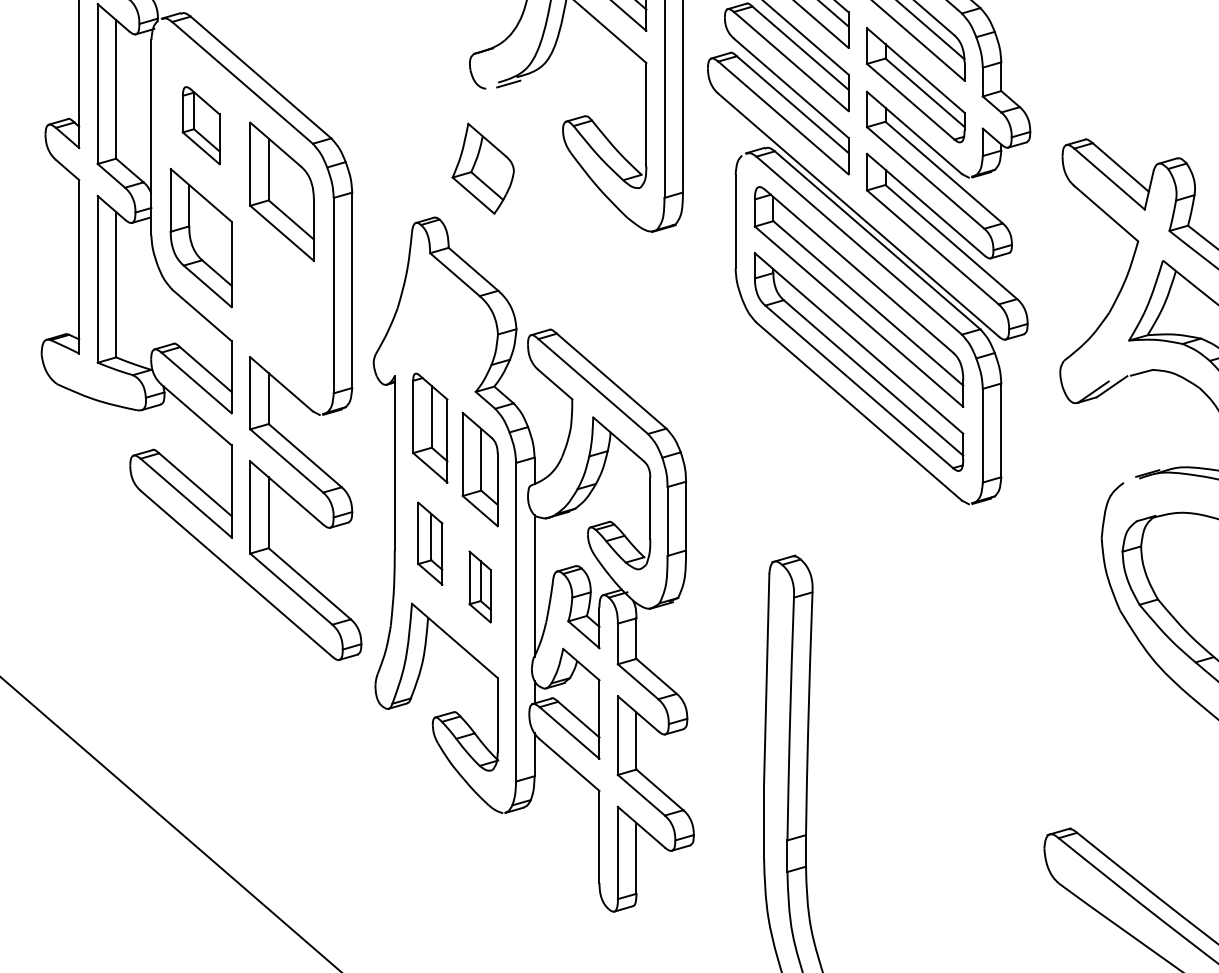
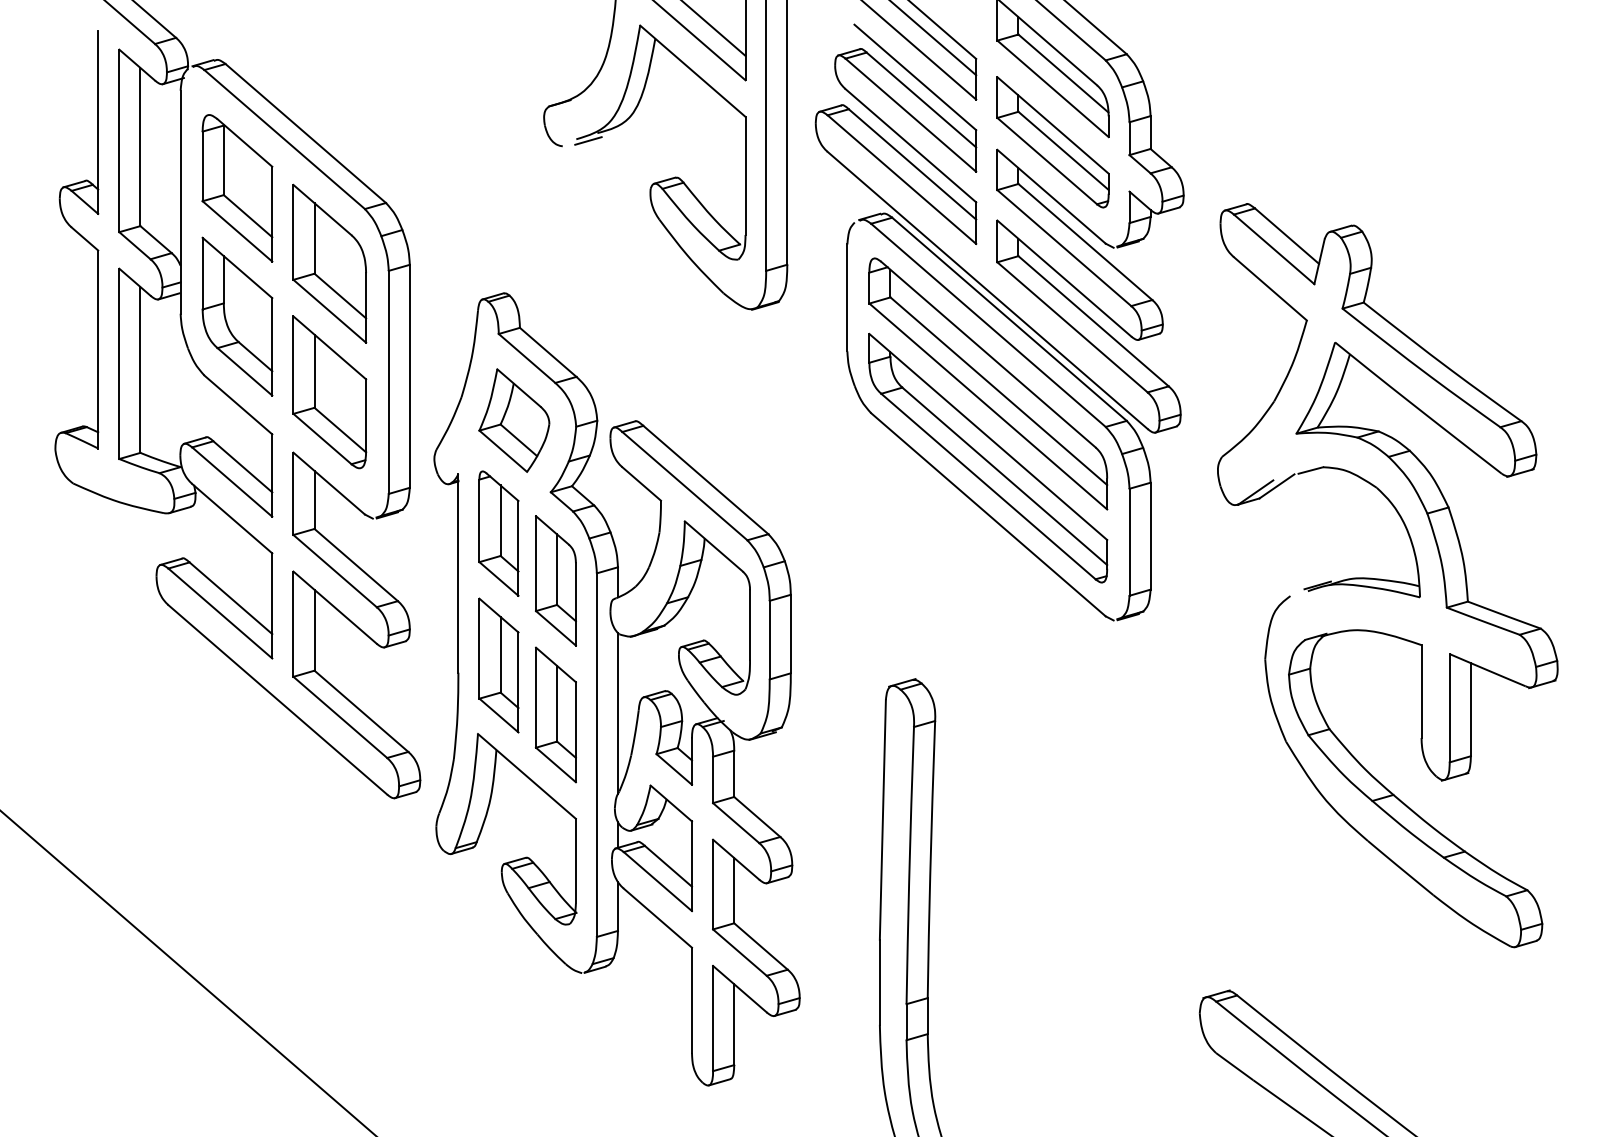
part: (201, 125) -> (237, 188), size x1.67
part: (483, 168) -> (514, 420), moved
part: (281, 304) -> (329, 392), added
part: (429, 543) -> (498, 665), size x1.43
part: (479, 586) -> (555, 714), size x1.67

